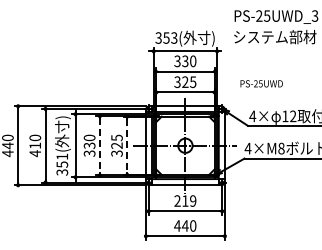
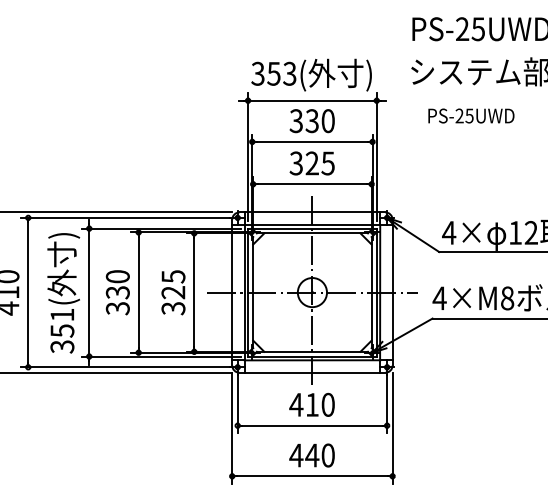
text: (261, 83) -> (470, 115), moved
line: (99, 146) -> (137, 294), dashed -> solid
line: (127, 146) -> (194, 294), dashed -> solid
text: (185, 200) -> (312, 403), 219 -> 410

